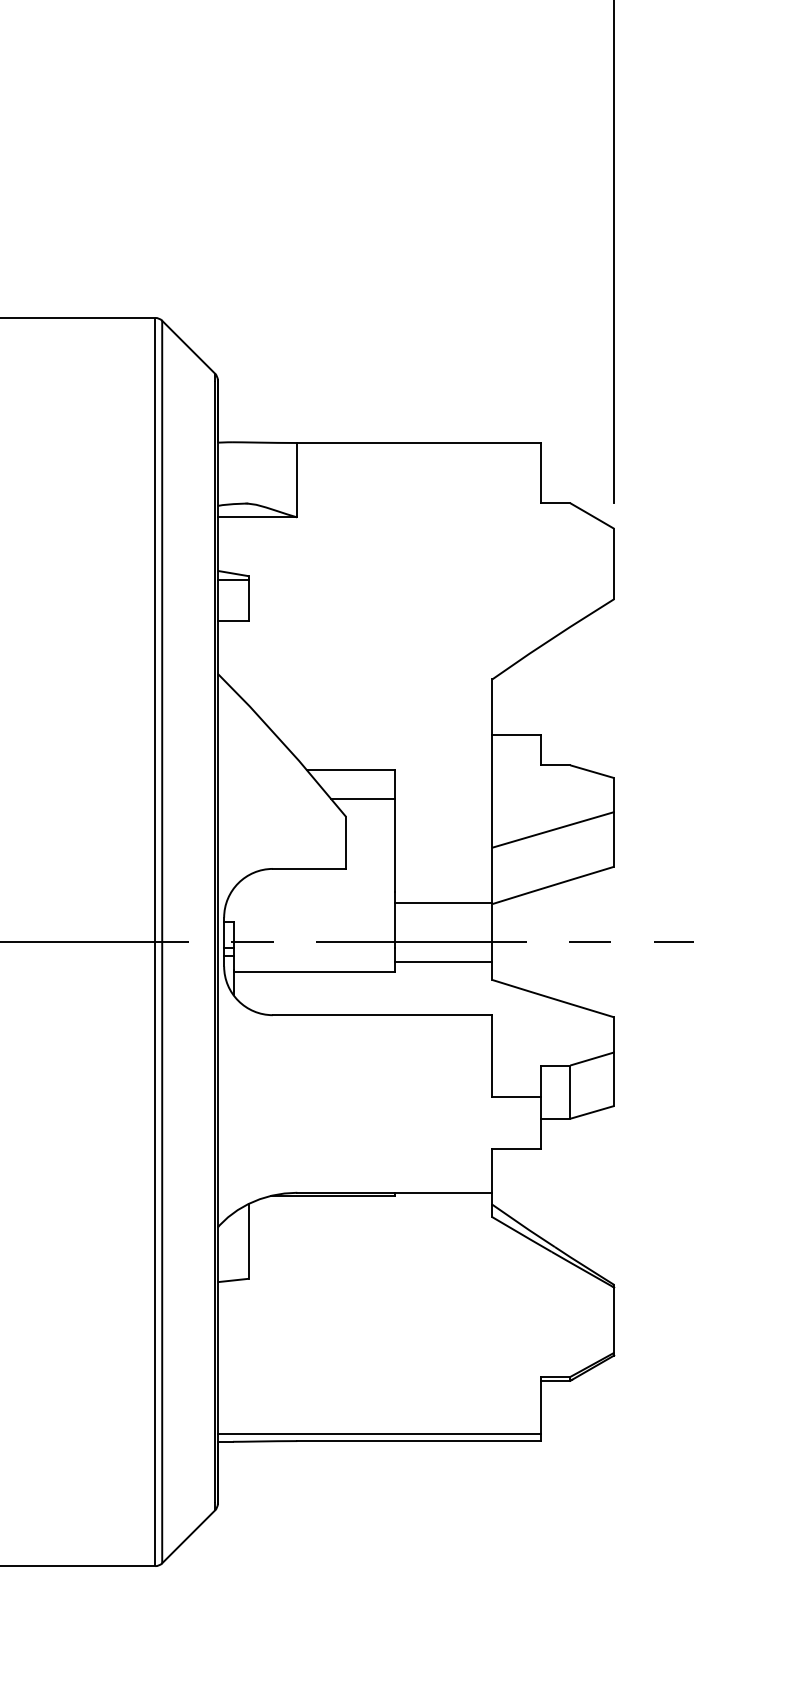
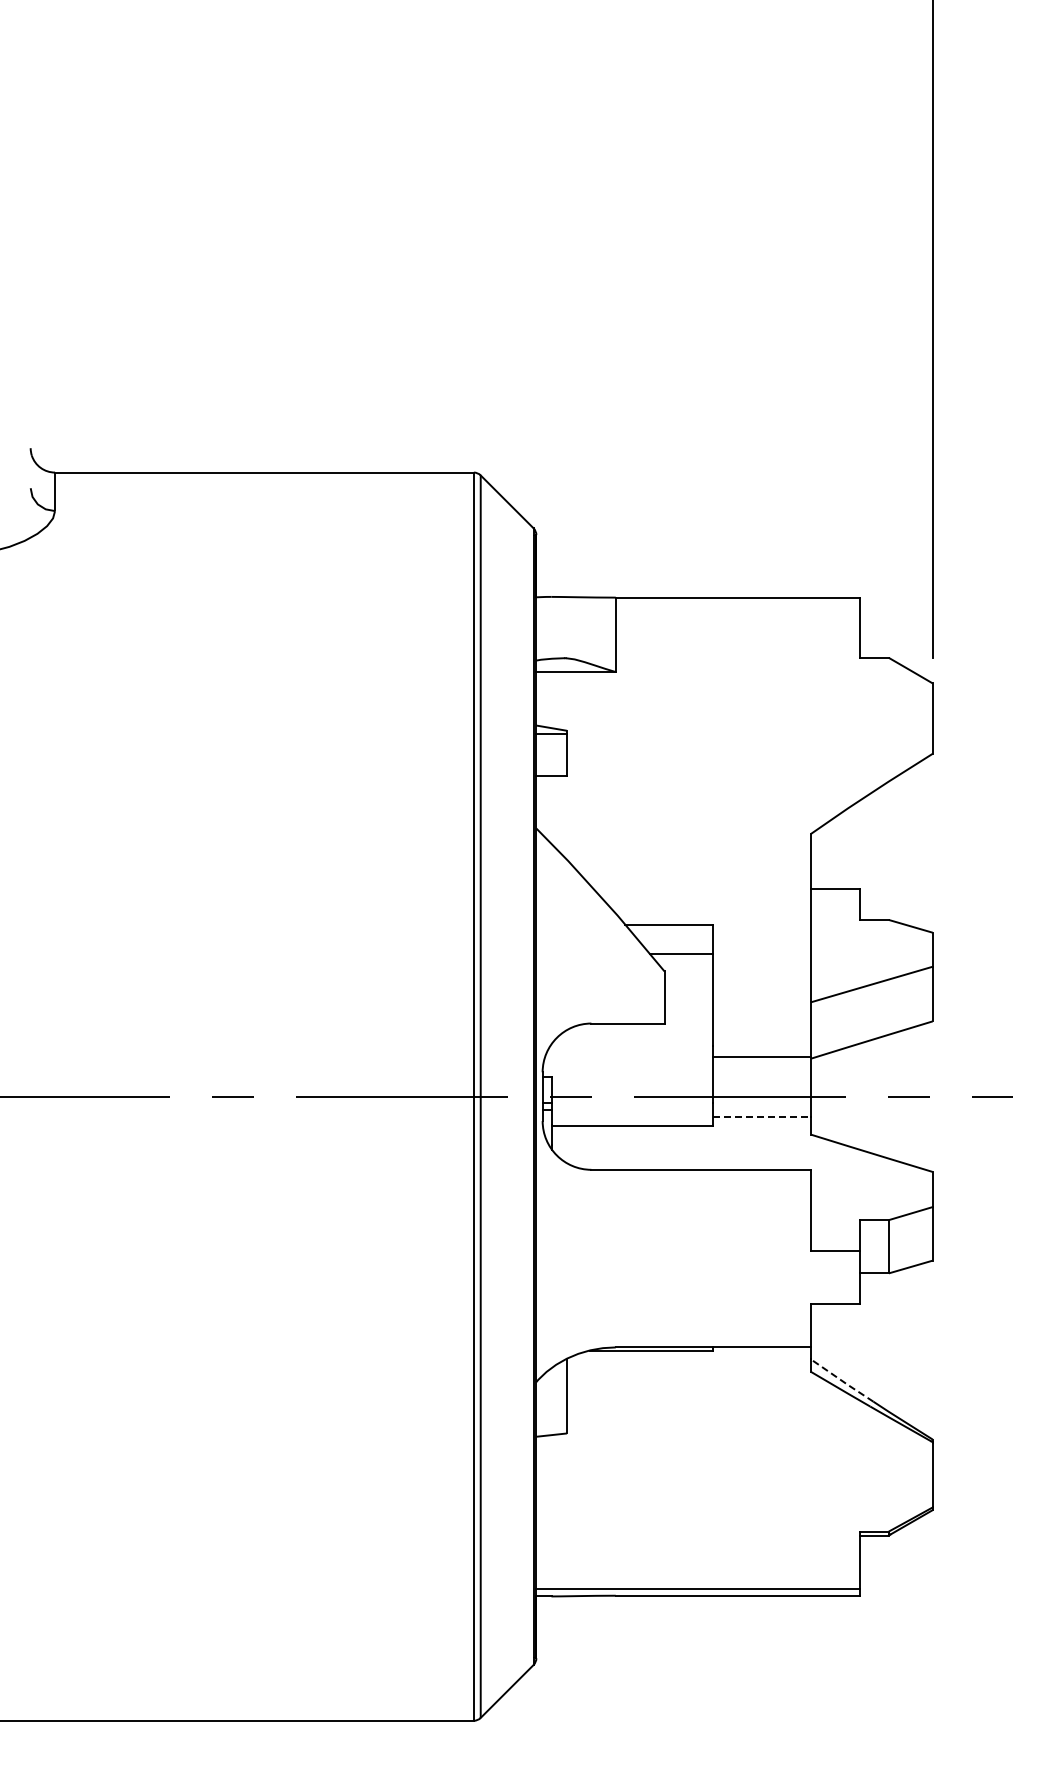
line: (444, 961) -> (762, 1116), solid -> dashed
line: (524, 1226) -> (842, 1381), solid -> dashed

